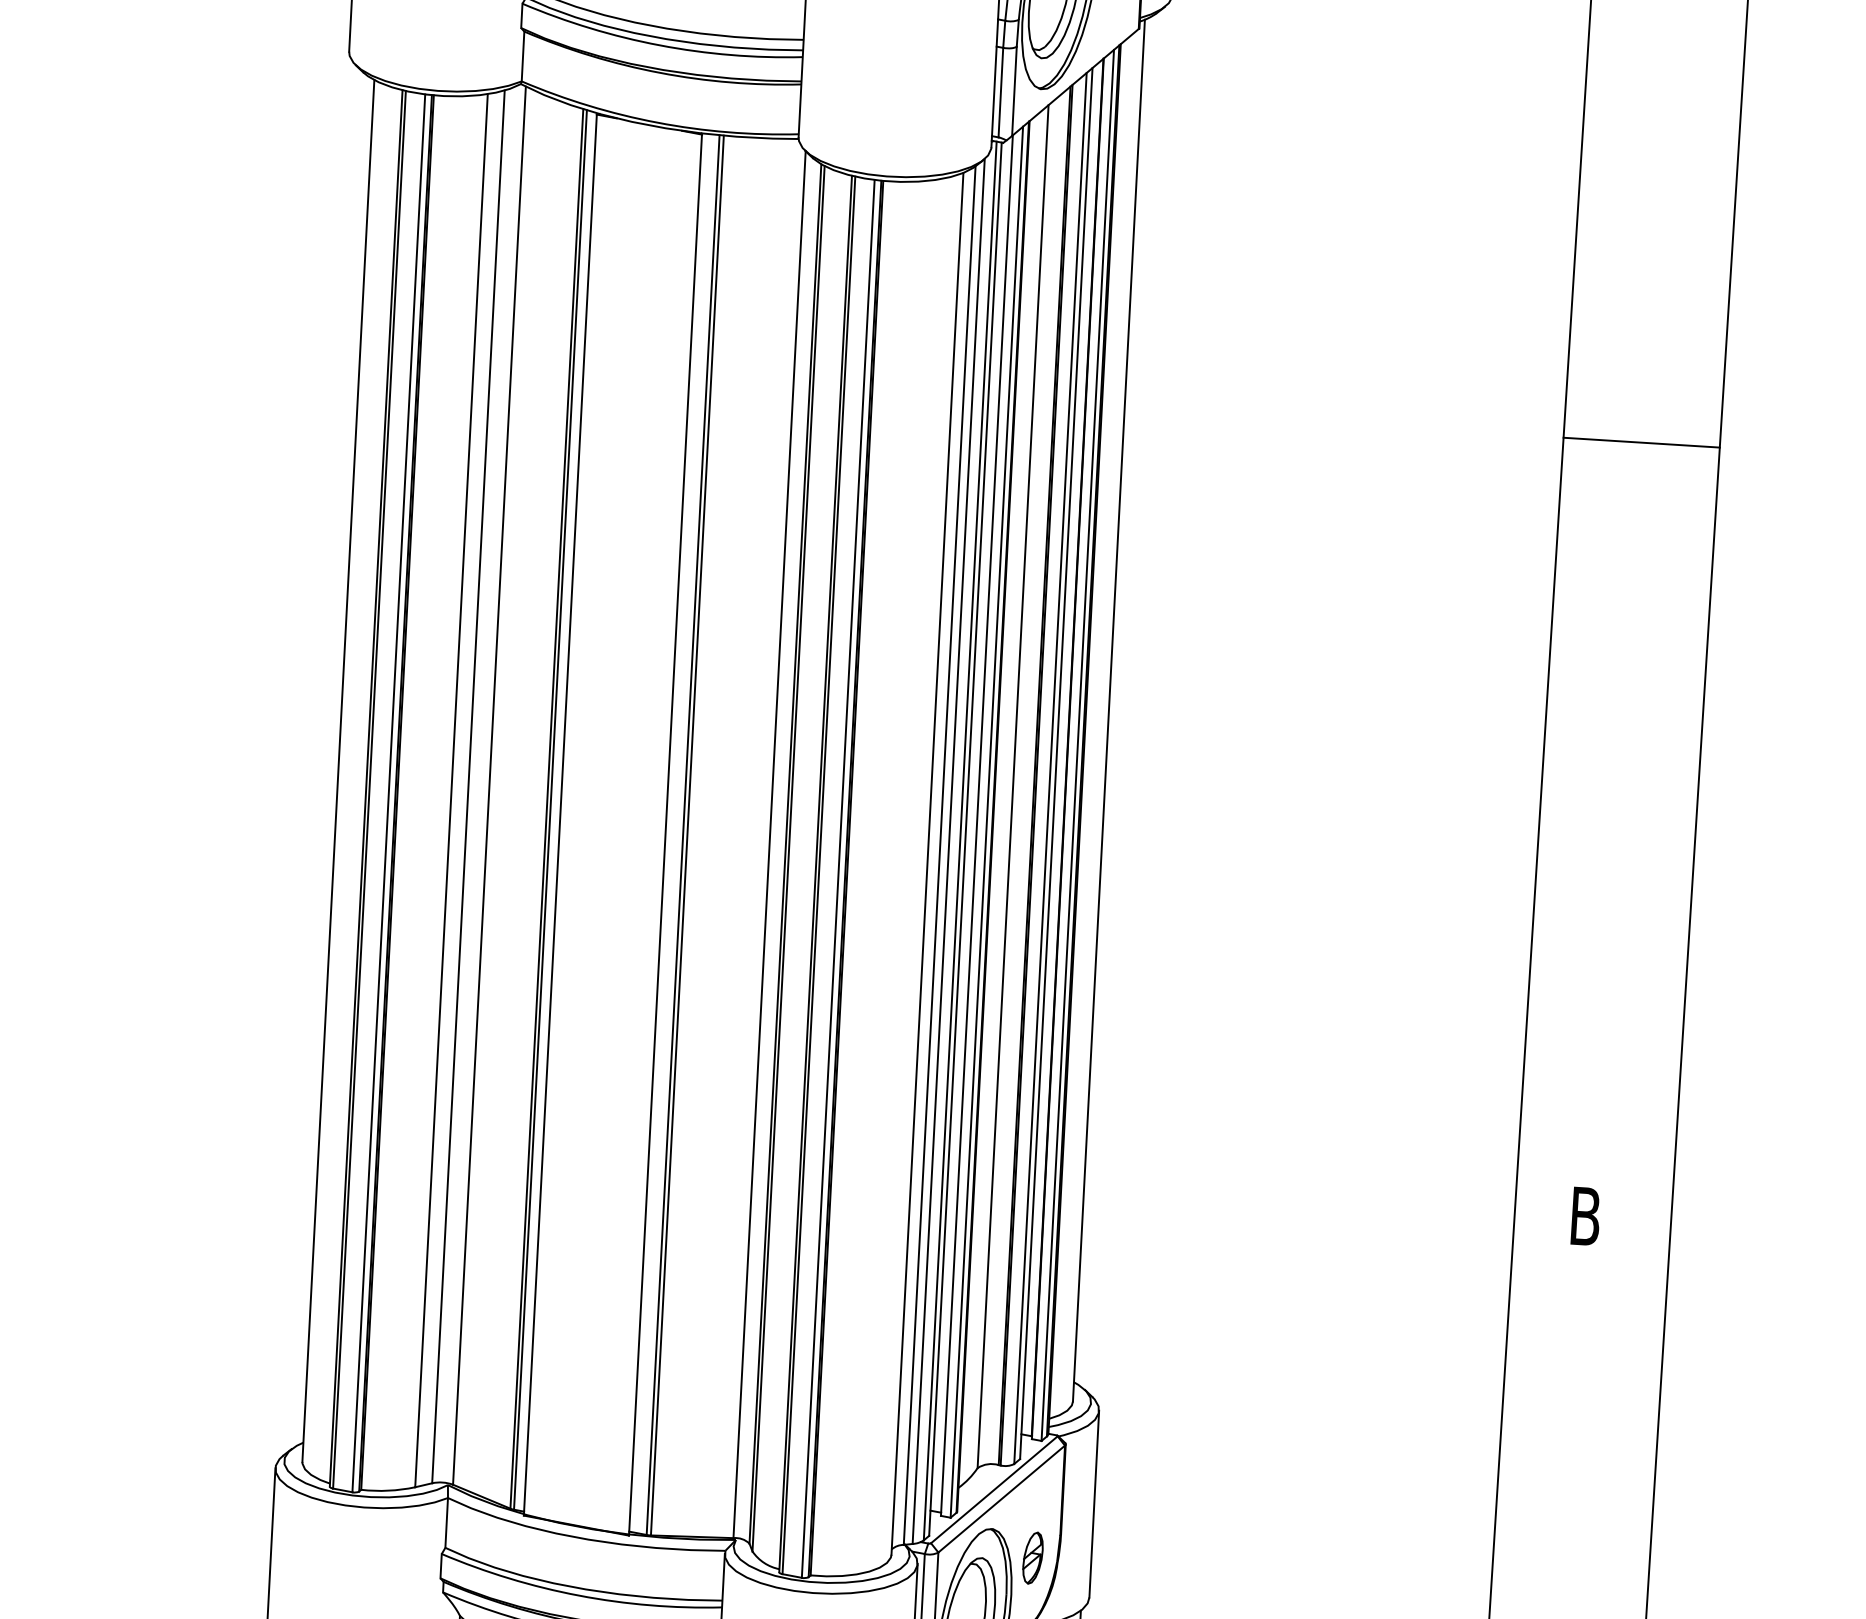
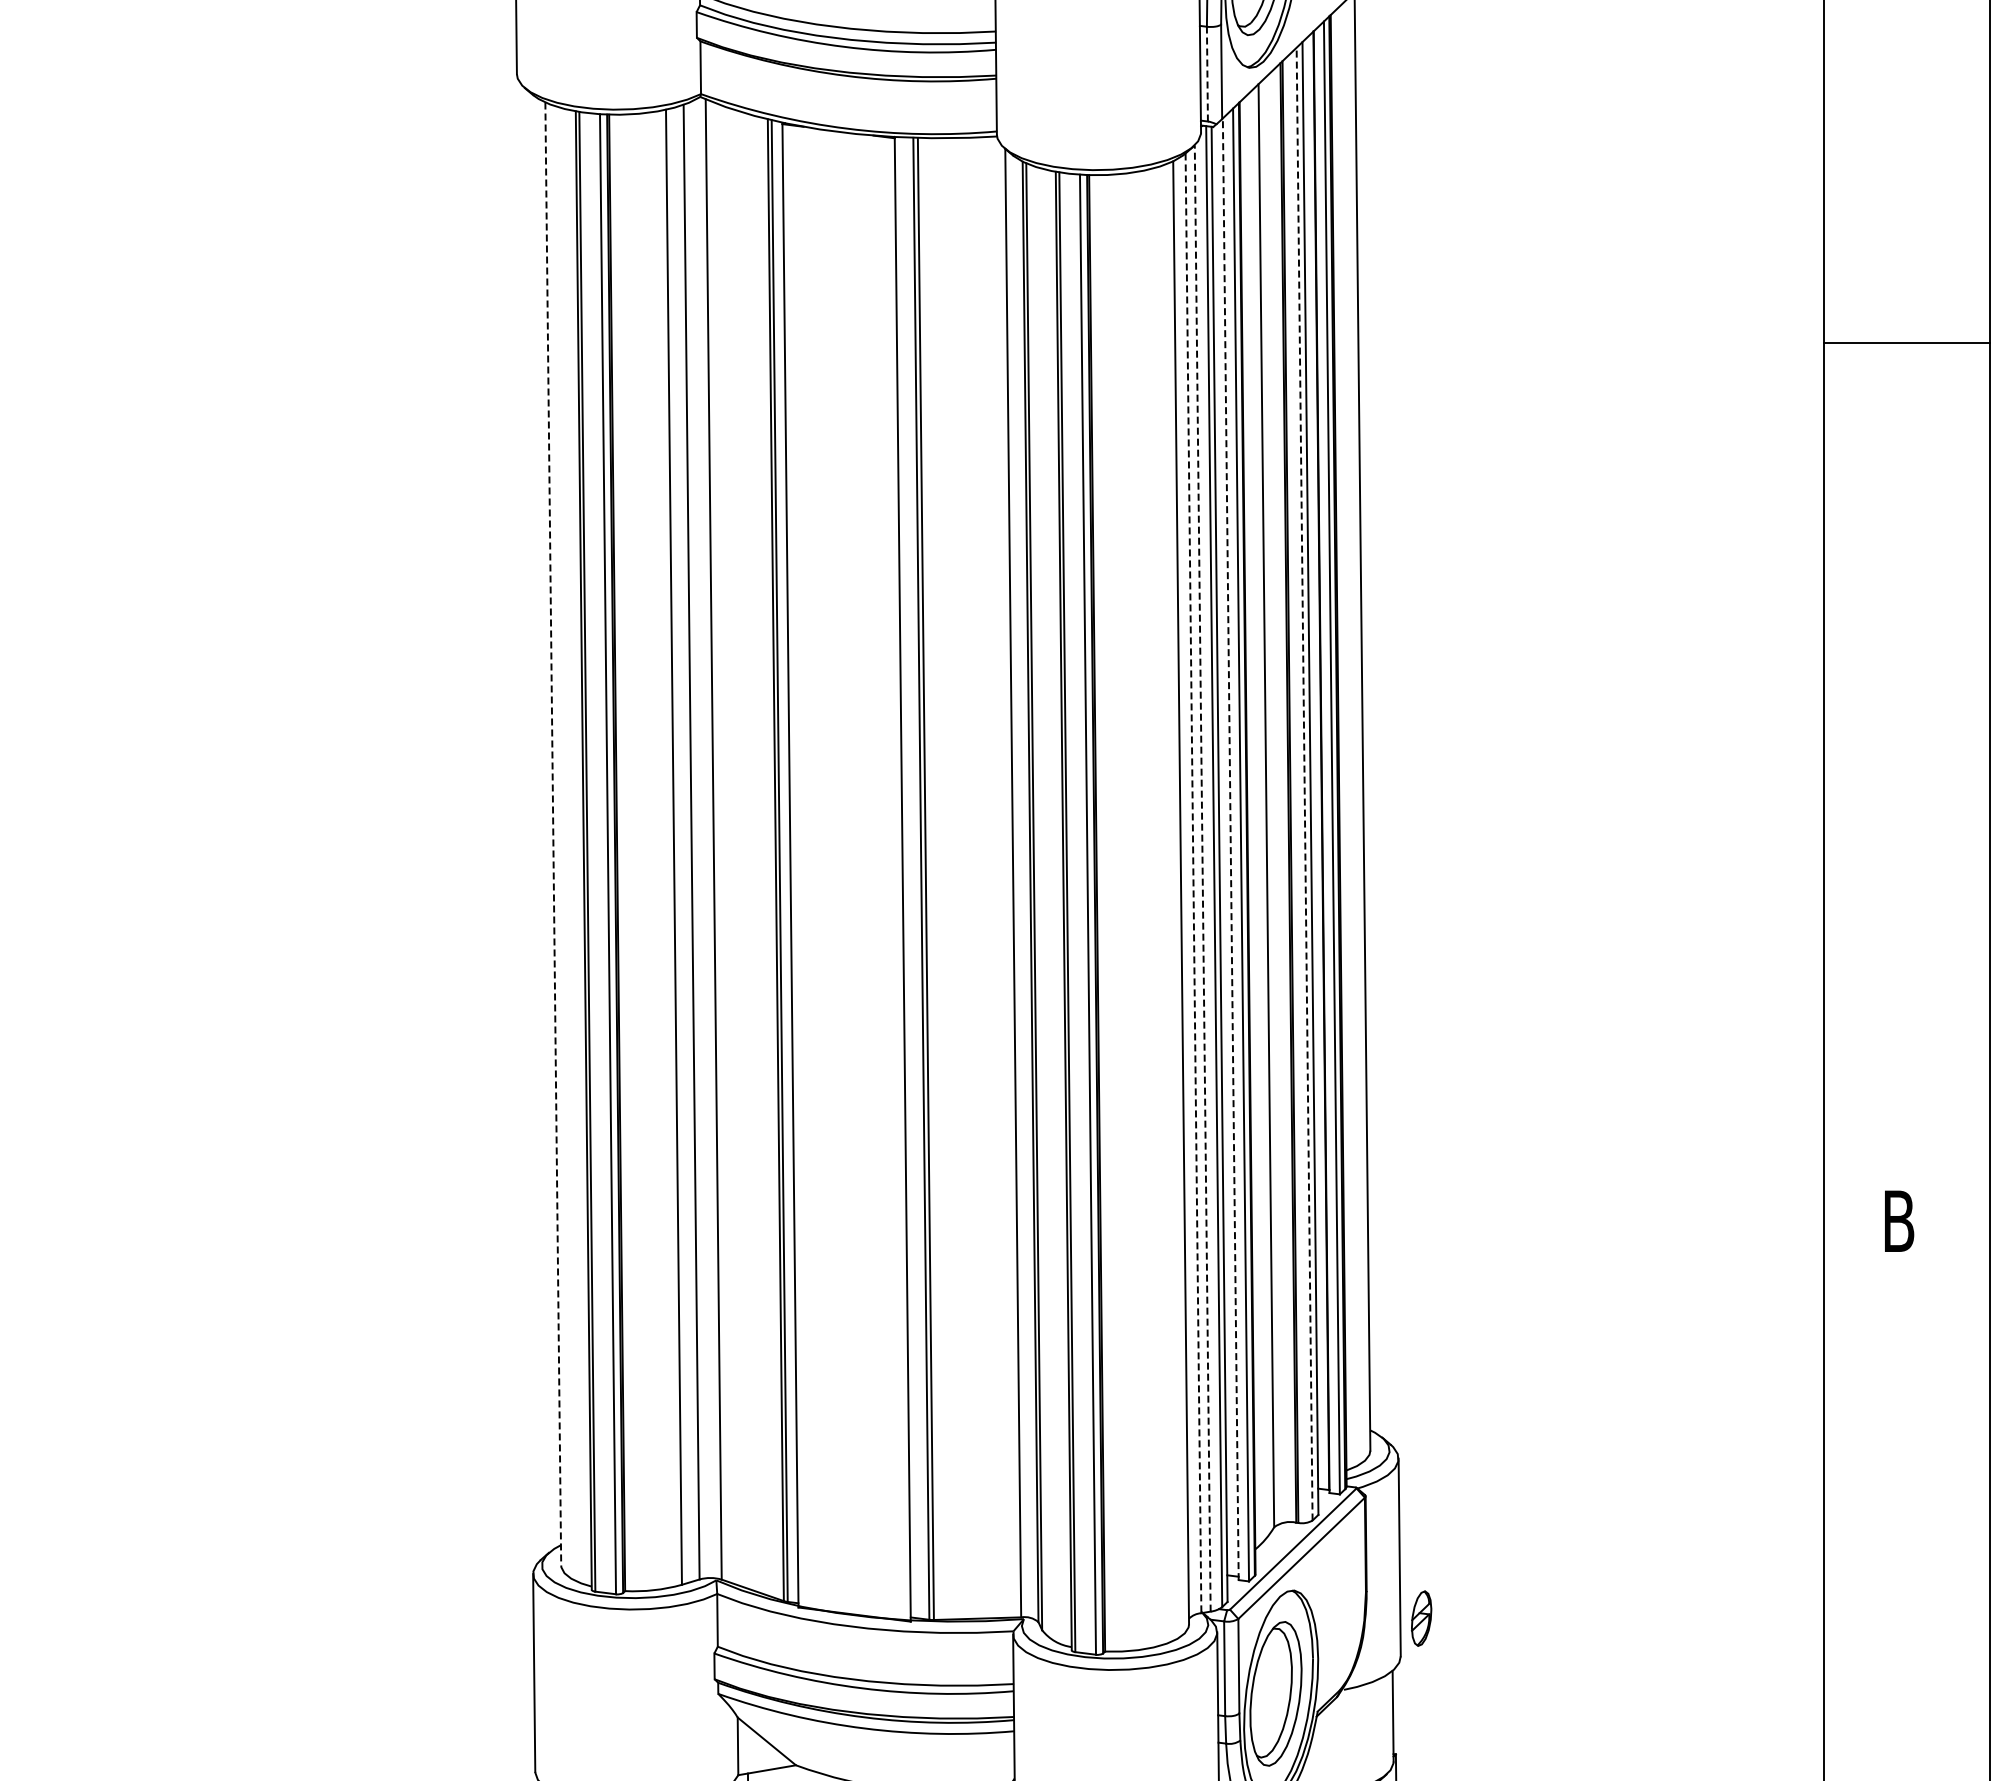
line: (1001, 92) -> (1207, 73), solid -> dashed
line: (1641, 443) -> (1906, 343), moved
line: (1050, 767) -> (1304, 783), solid -> dashed
line: (338, 771) -> (553, 834), solid -> dashed
line: (976, 825) -> (1230, 849), solid -> dashed
line: (948, 850) -> (1202, 877), solid -> dashed
line: (939, 855) -> (1193, 883), solid -> dashed
part: (1032, 1558) -> (1421, 1618), moved

